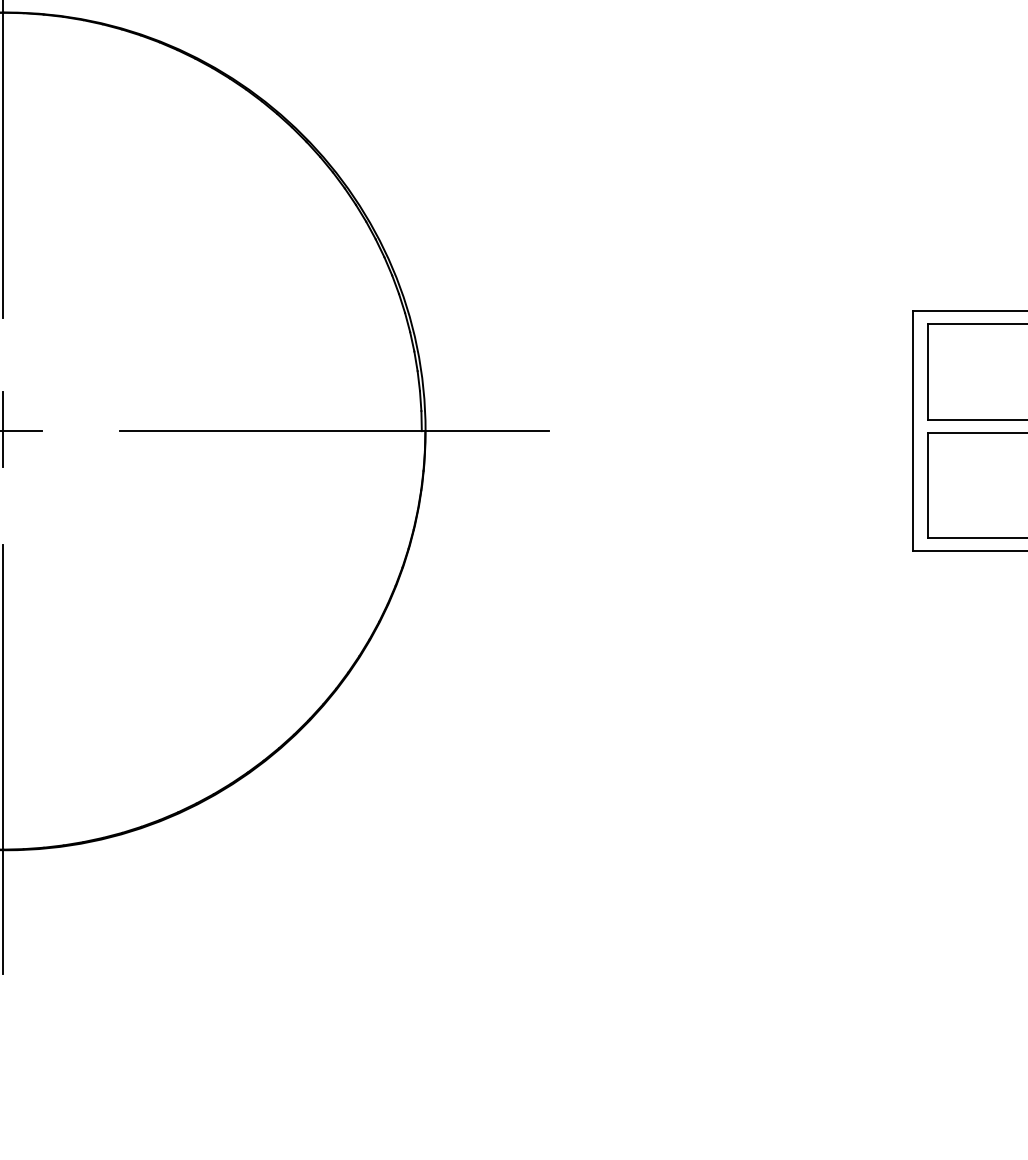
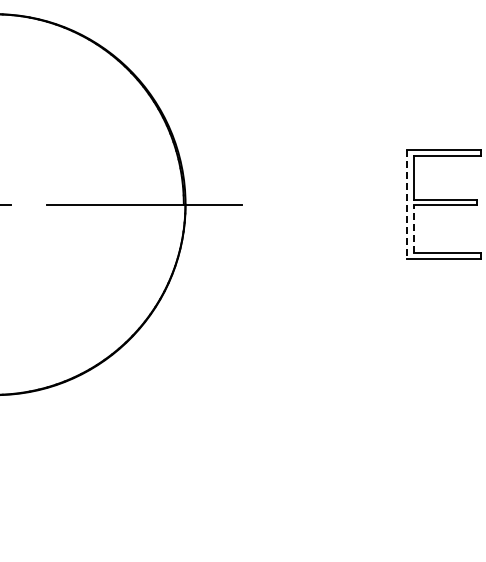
line: (913, 431) -> (407, 204), solid -> dashed
line: (926, 485) -> (413, 229), solid -> dashed

